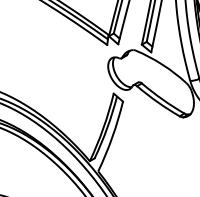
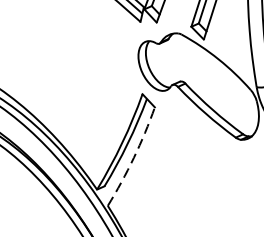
arc: (112, 137) -> (133, 158), solid -> dashed

